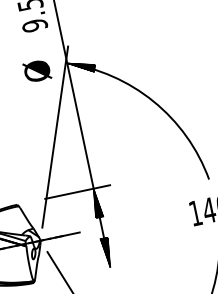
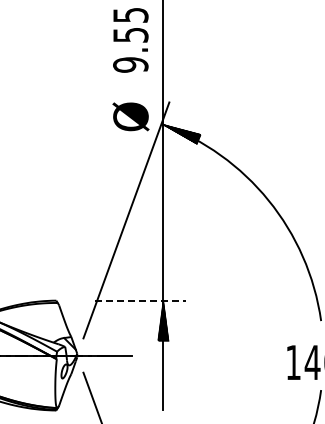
text: (36, 71) -> (130, 116), moved
line: (78, 191) -> (141, 300), solid -> dashed
hatch: (107, 252) -> (163, 390), removed

